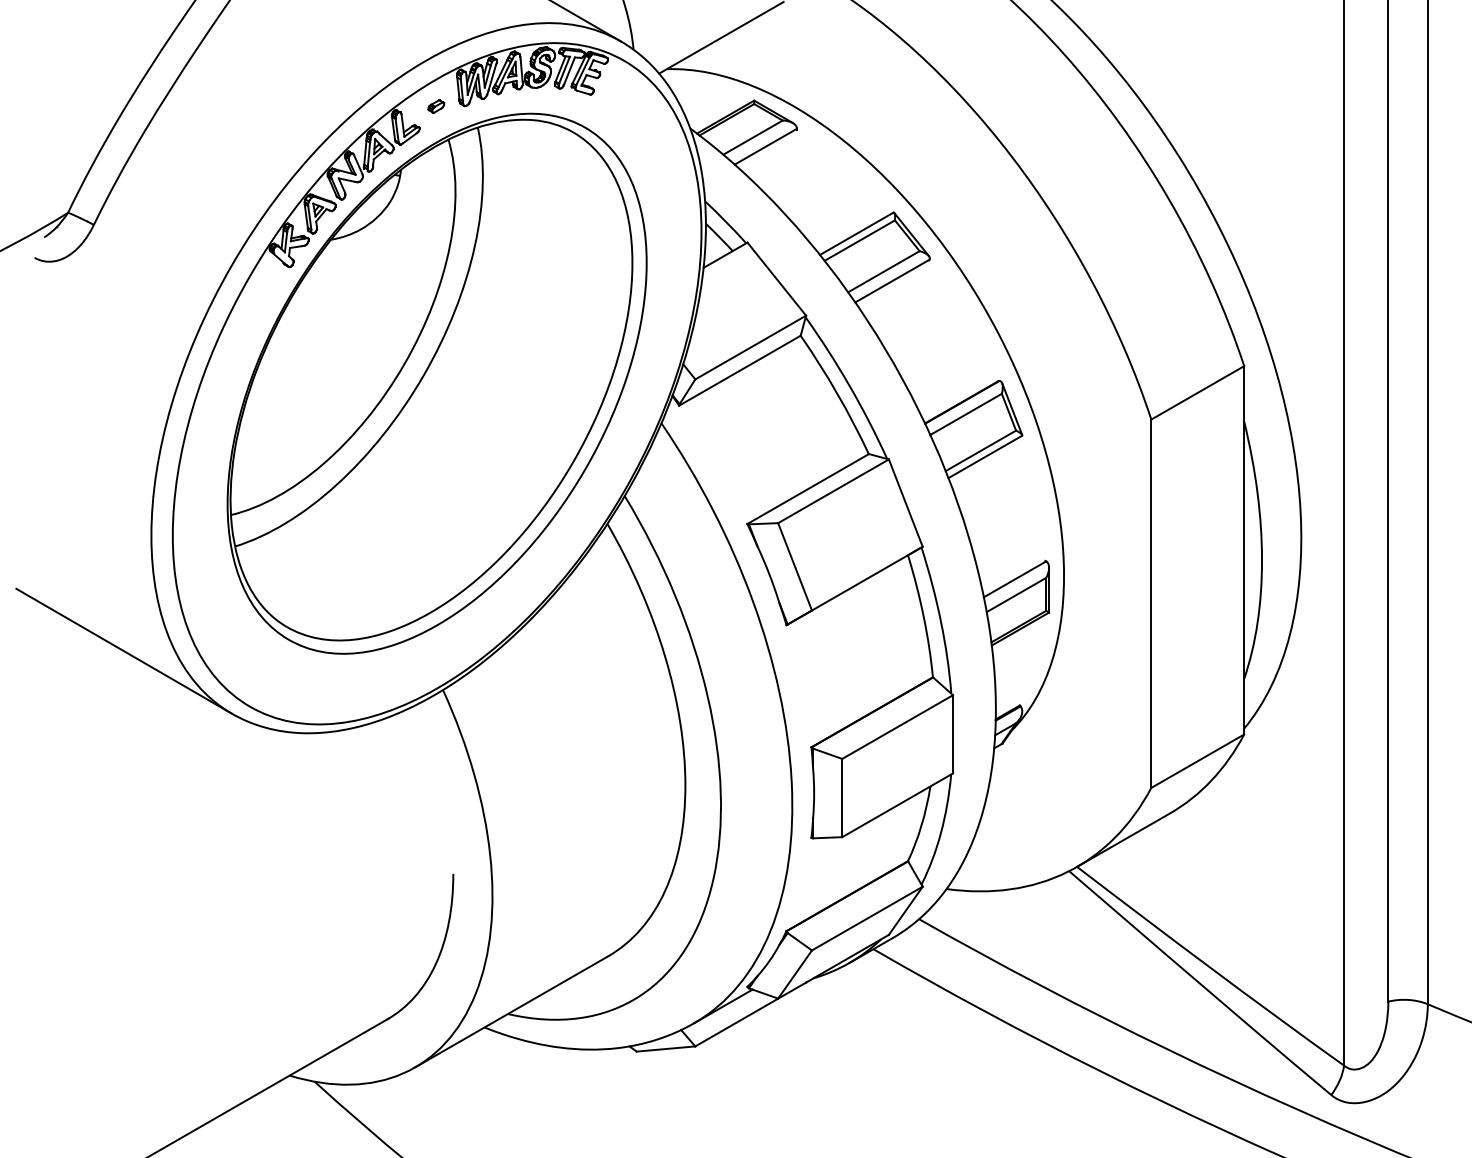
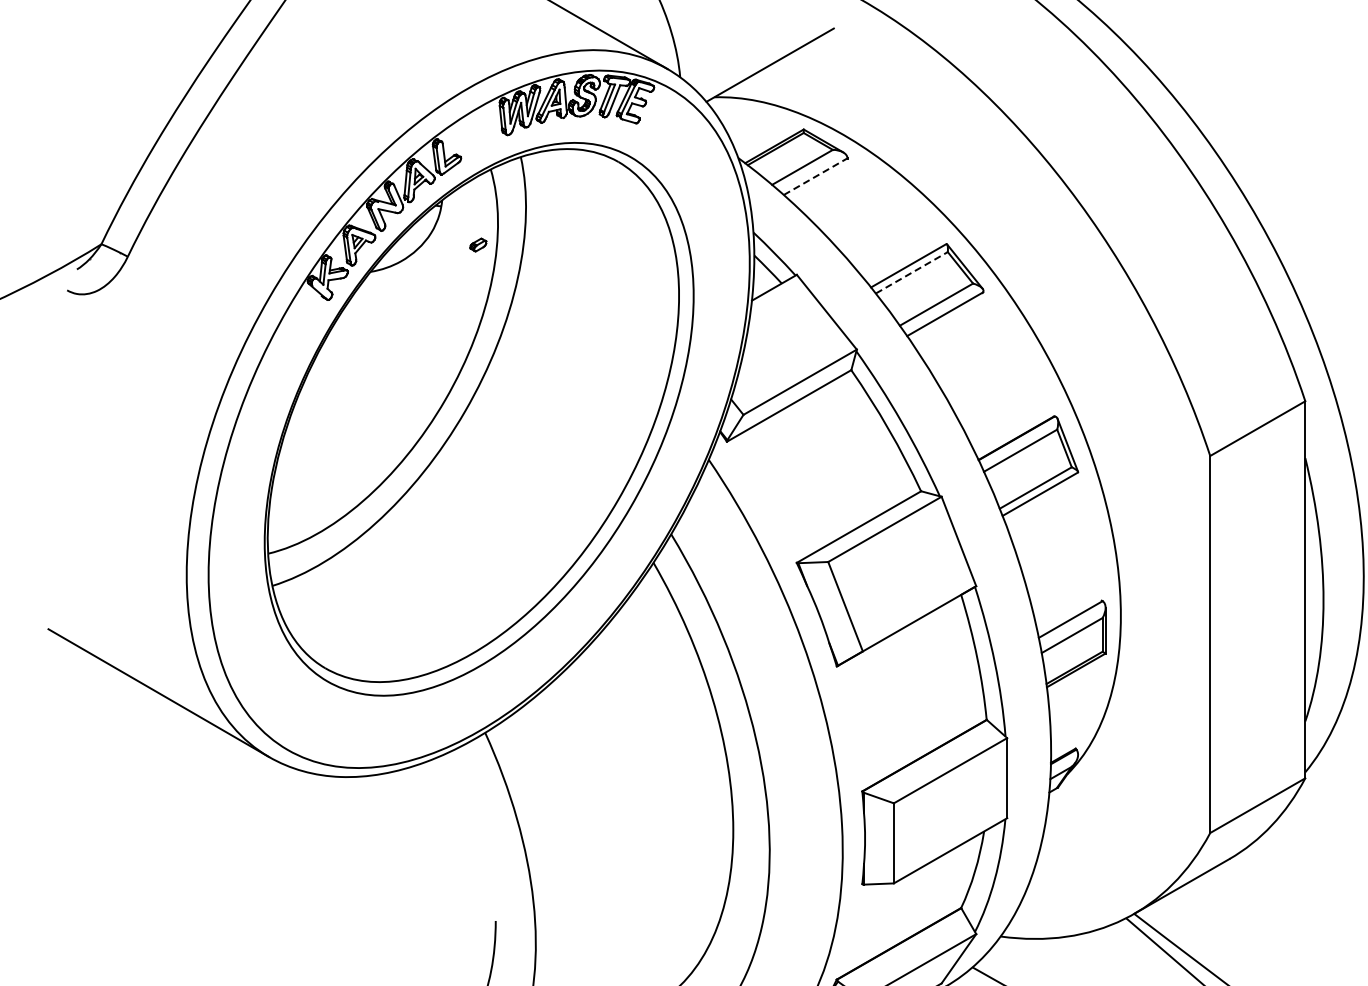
part: (436, 106) -> (478, 245), moved
line: (765, 146) -> (815, 176), solid -> dashed
line: (859, 240) -> (911, 272), solid -> dashed

